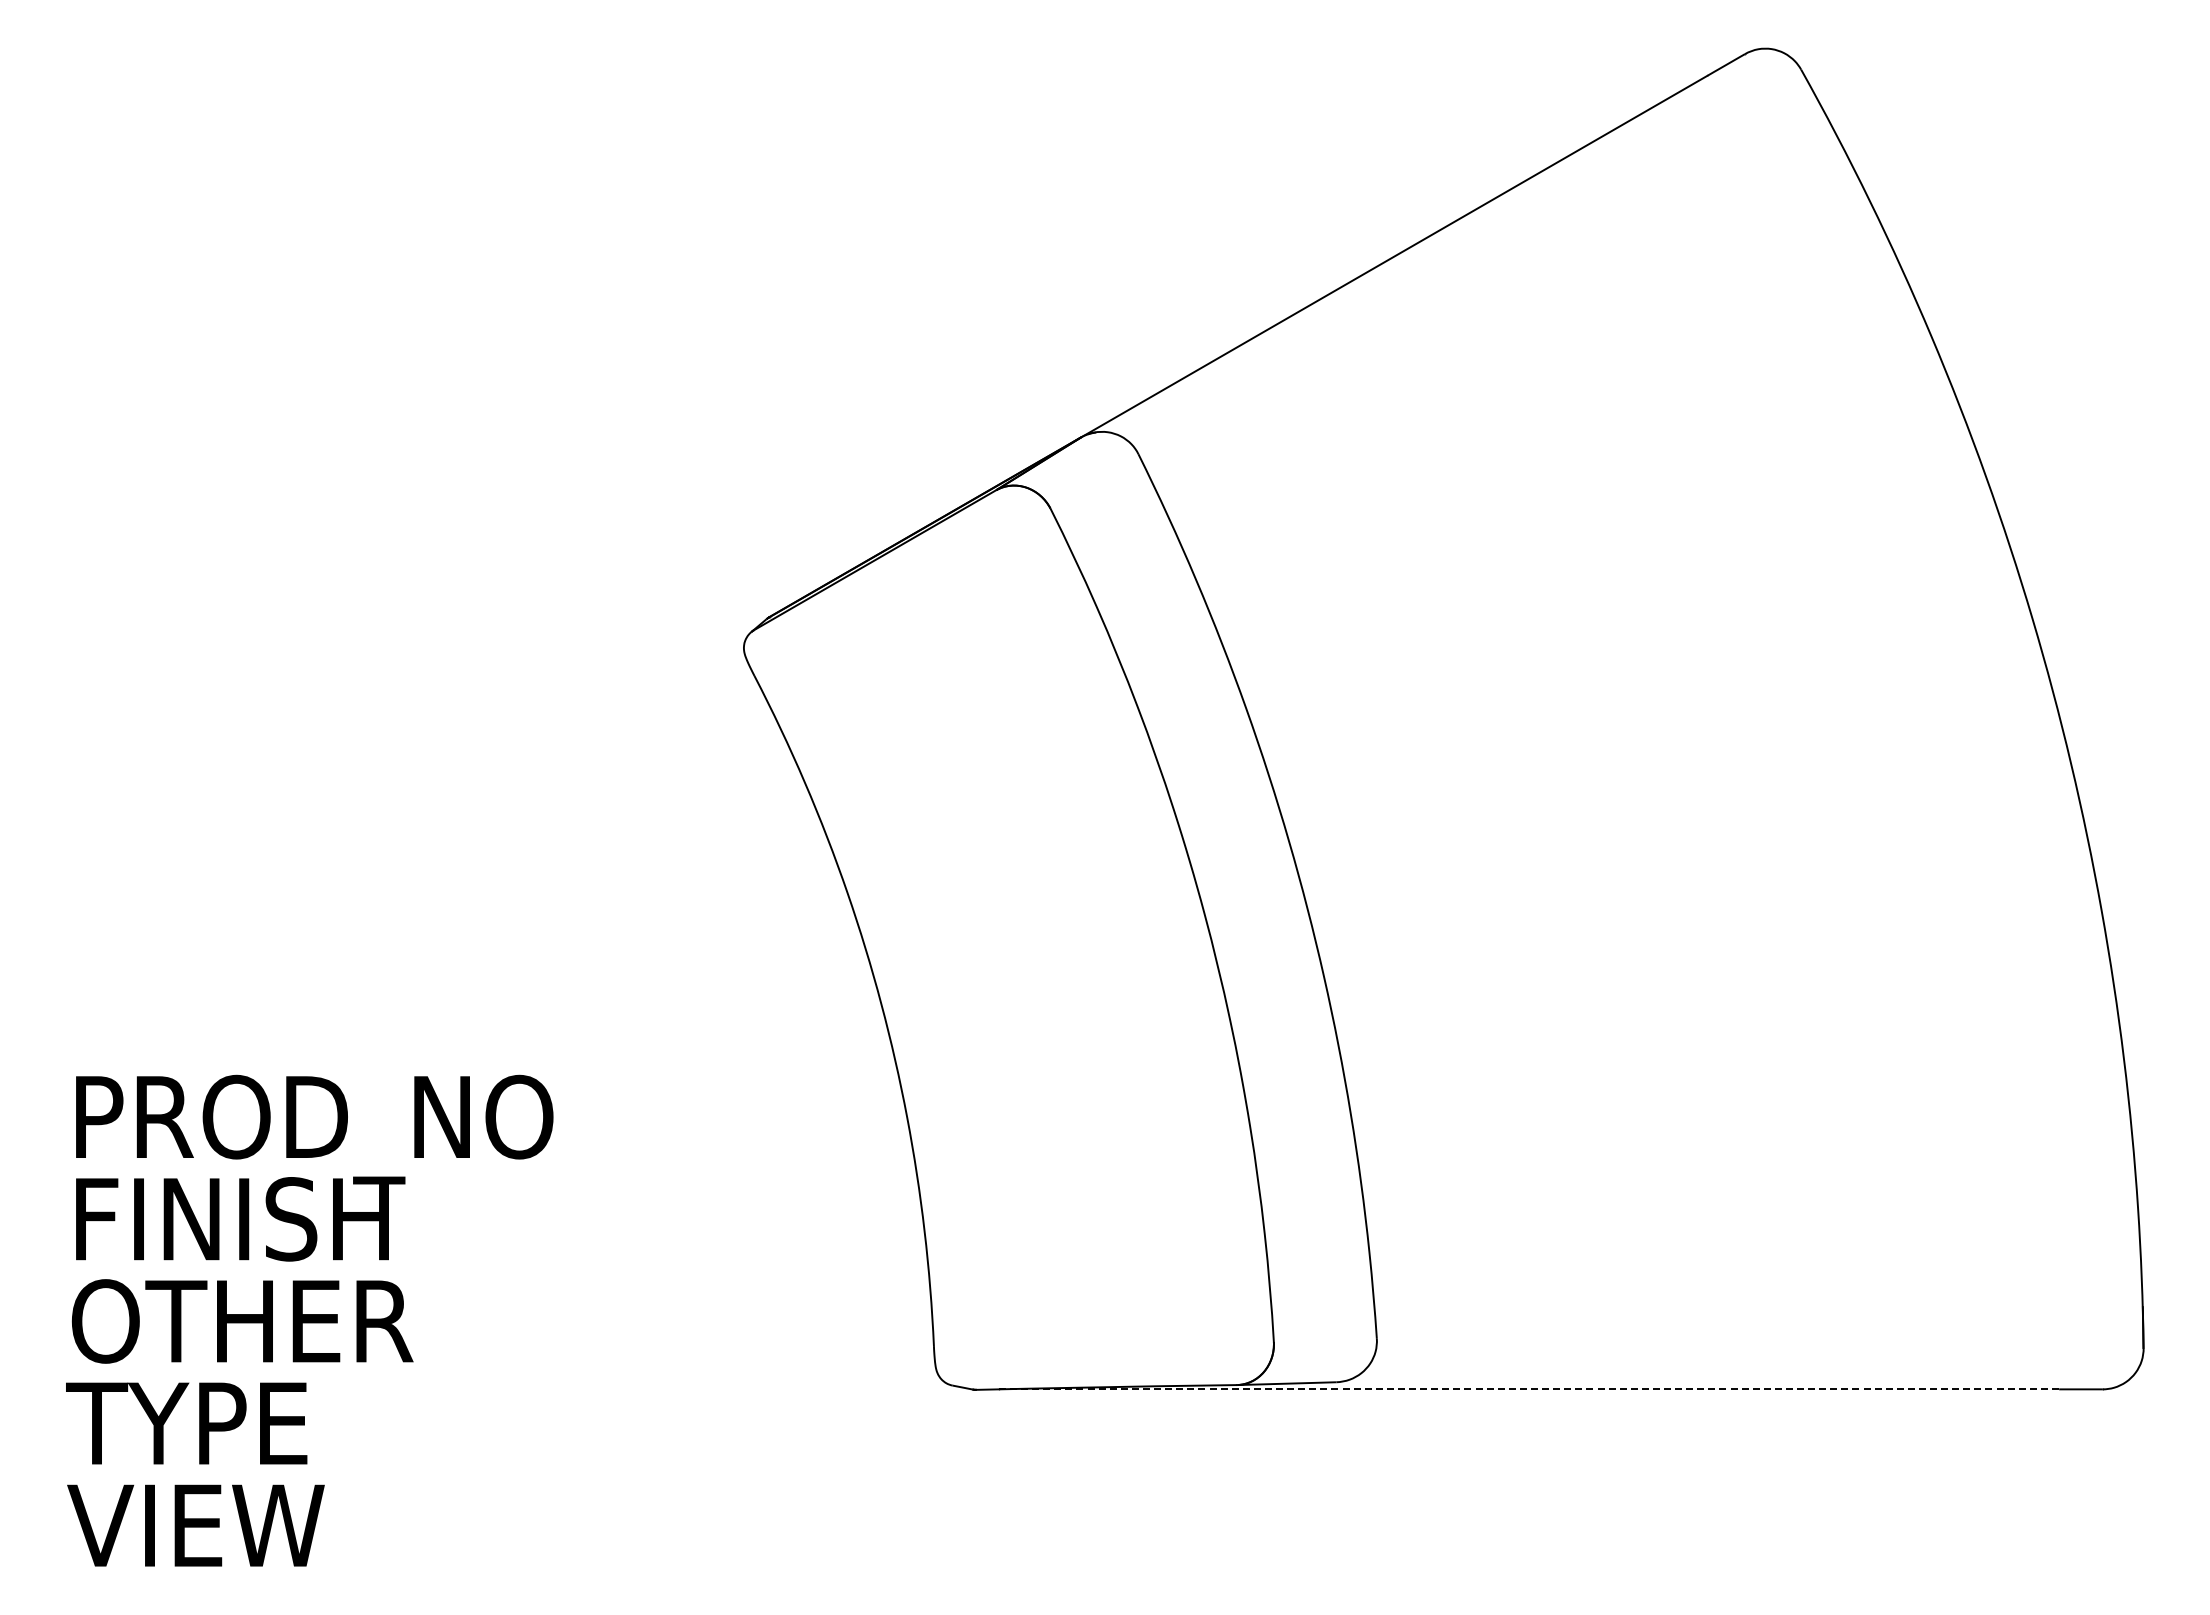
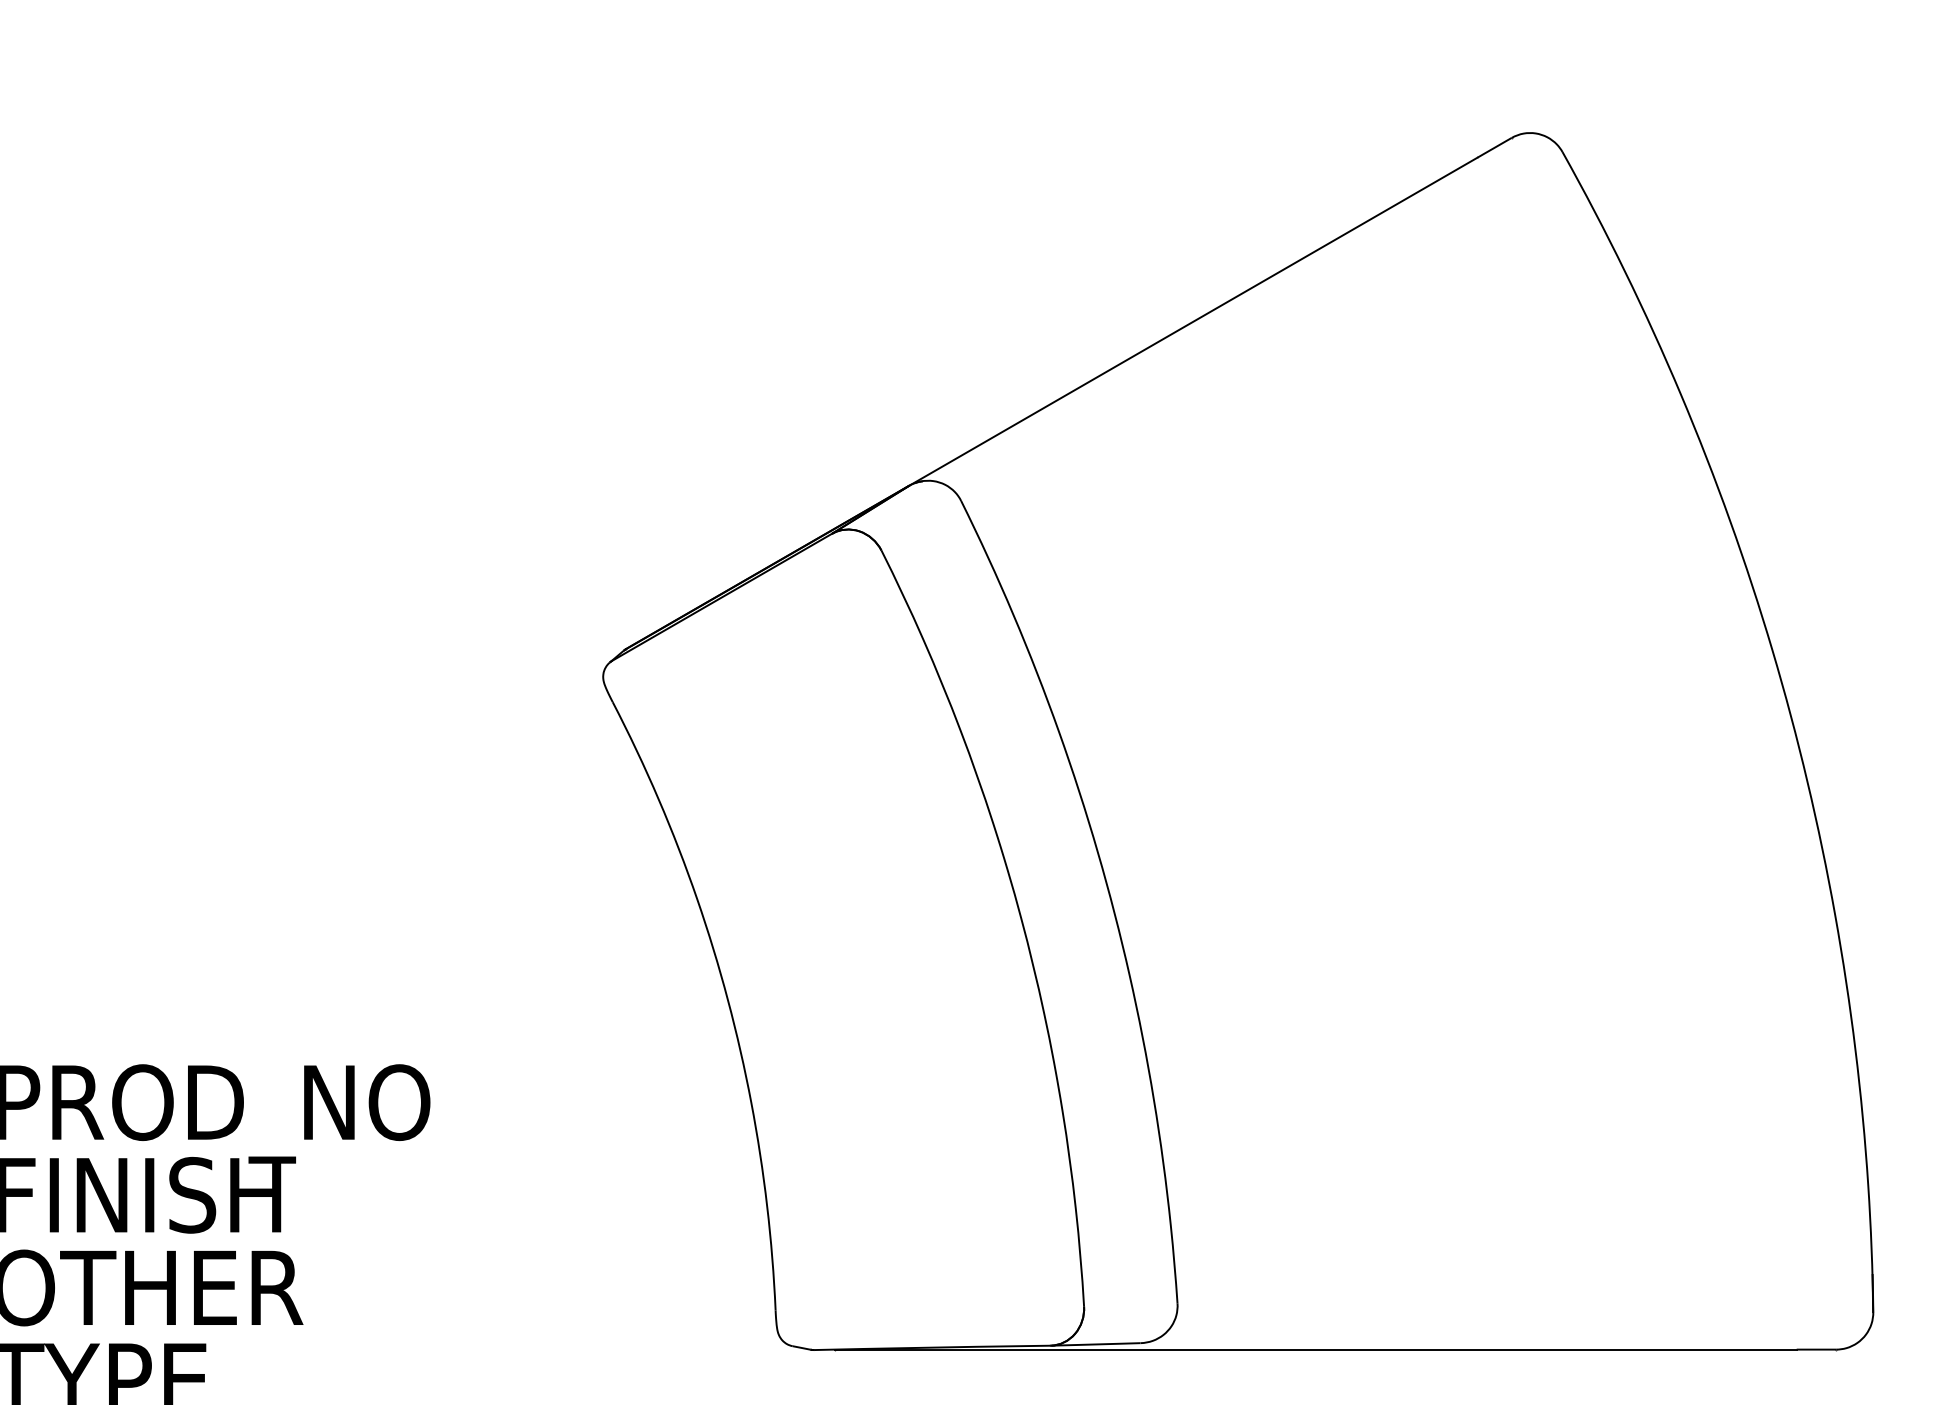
line: (1529, 1389) -> (1316, 1349), dashed -> solid

